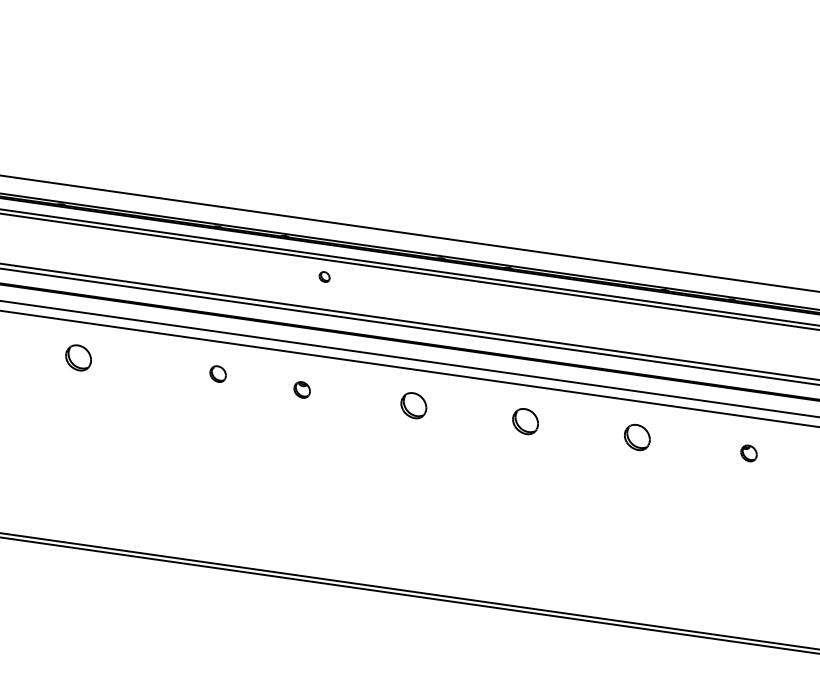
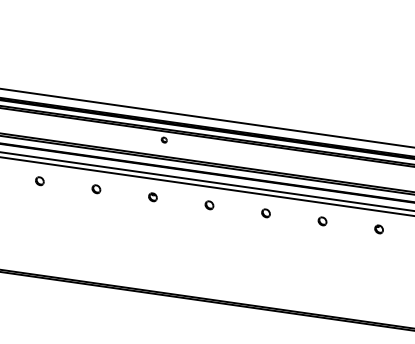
part: (78, 358) -> (39, 181), size x0.62
part: (218, 374) -> (96, 189), moved
part: (413, 406) -> (209, 205), size x0.62
part: (524, 421) -> (265, 213), size x0.62
part: (637, 437) -> (322, 221), size x0.62

